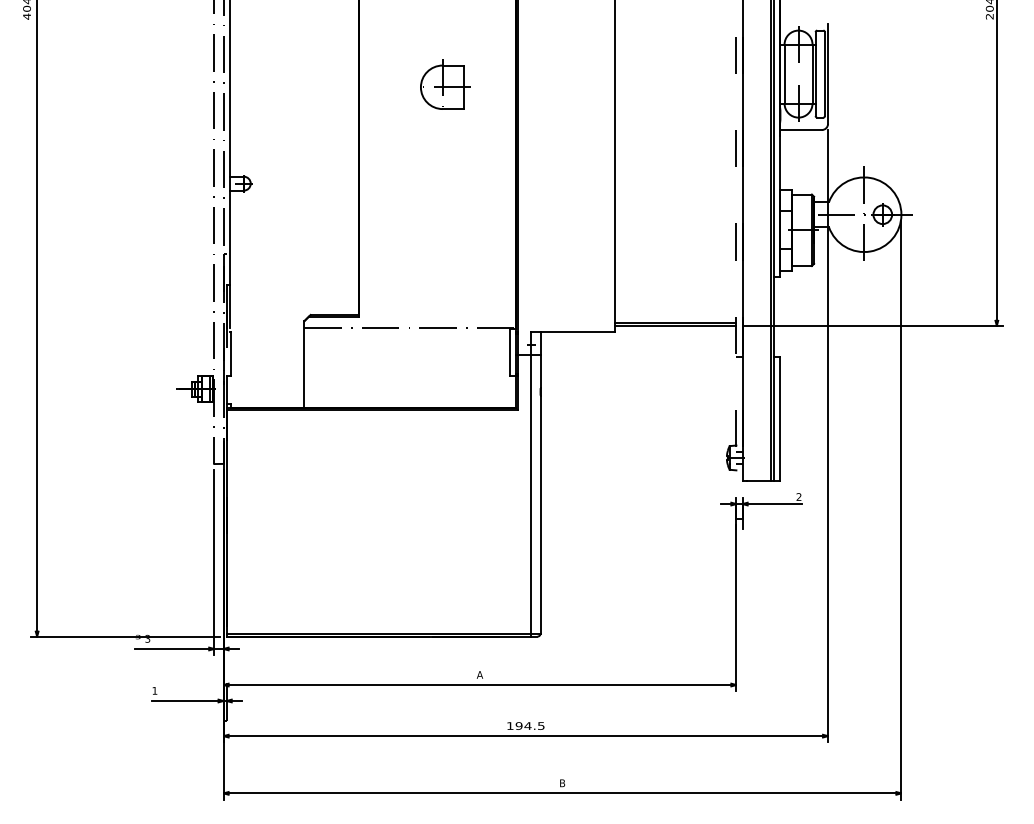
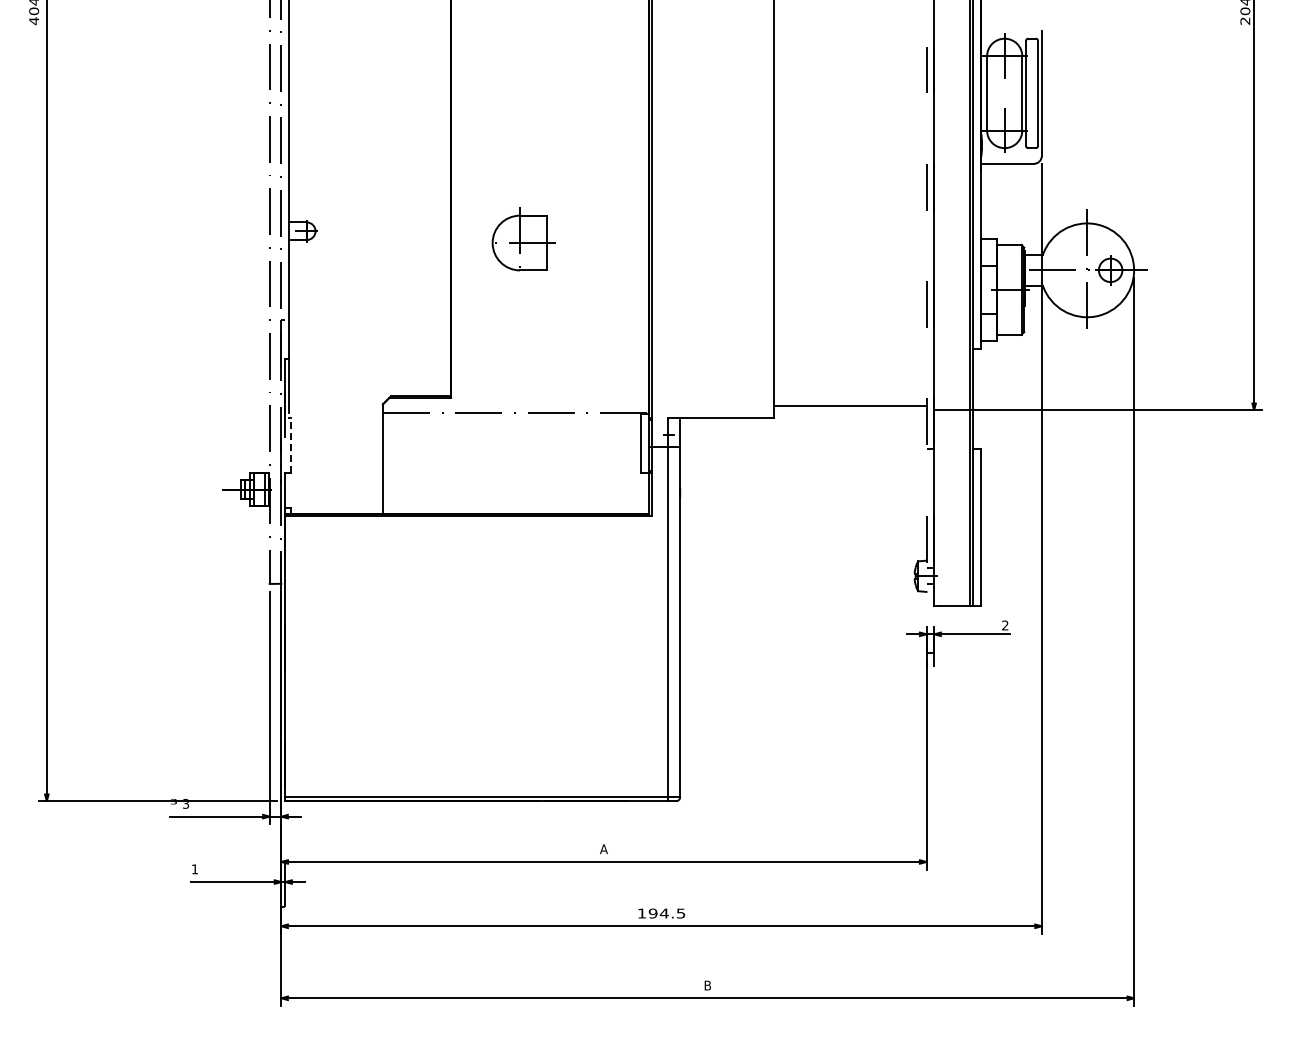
part: (445, 84) -> (523, 239), moved
line: (675, 326) -> (850, 410), removed
line: (231, 353) -> (291, 444), solid -> dashed

